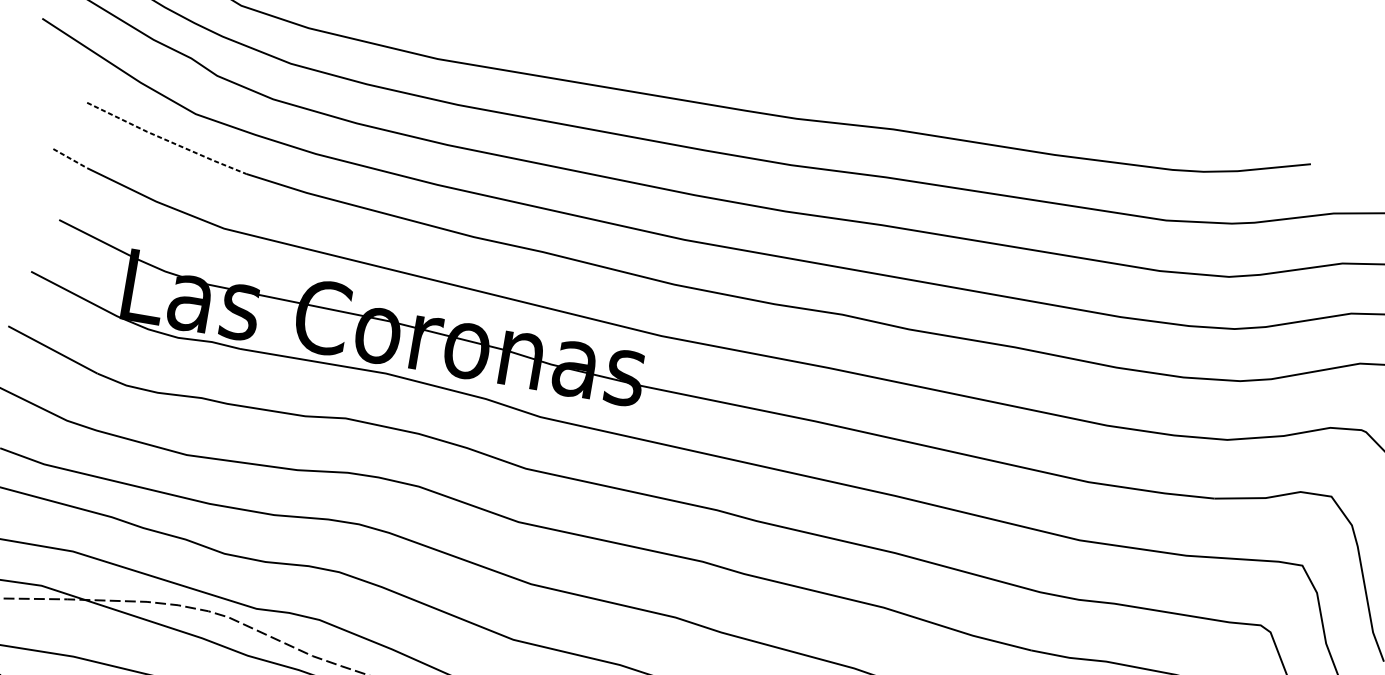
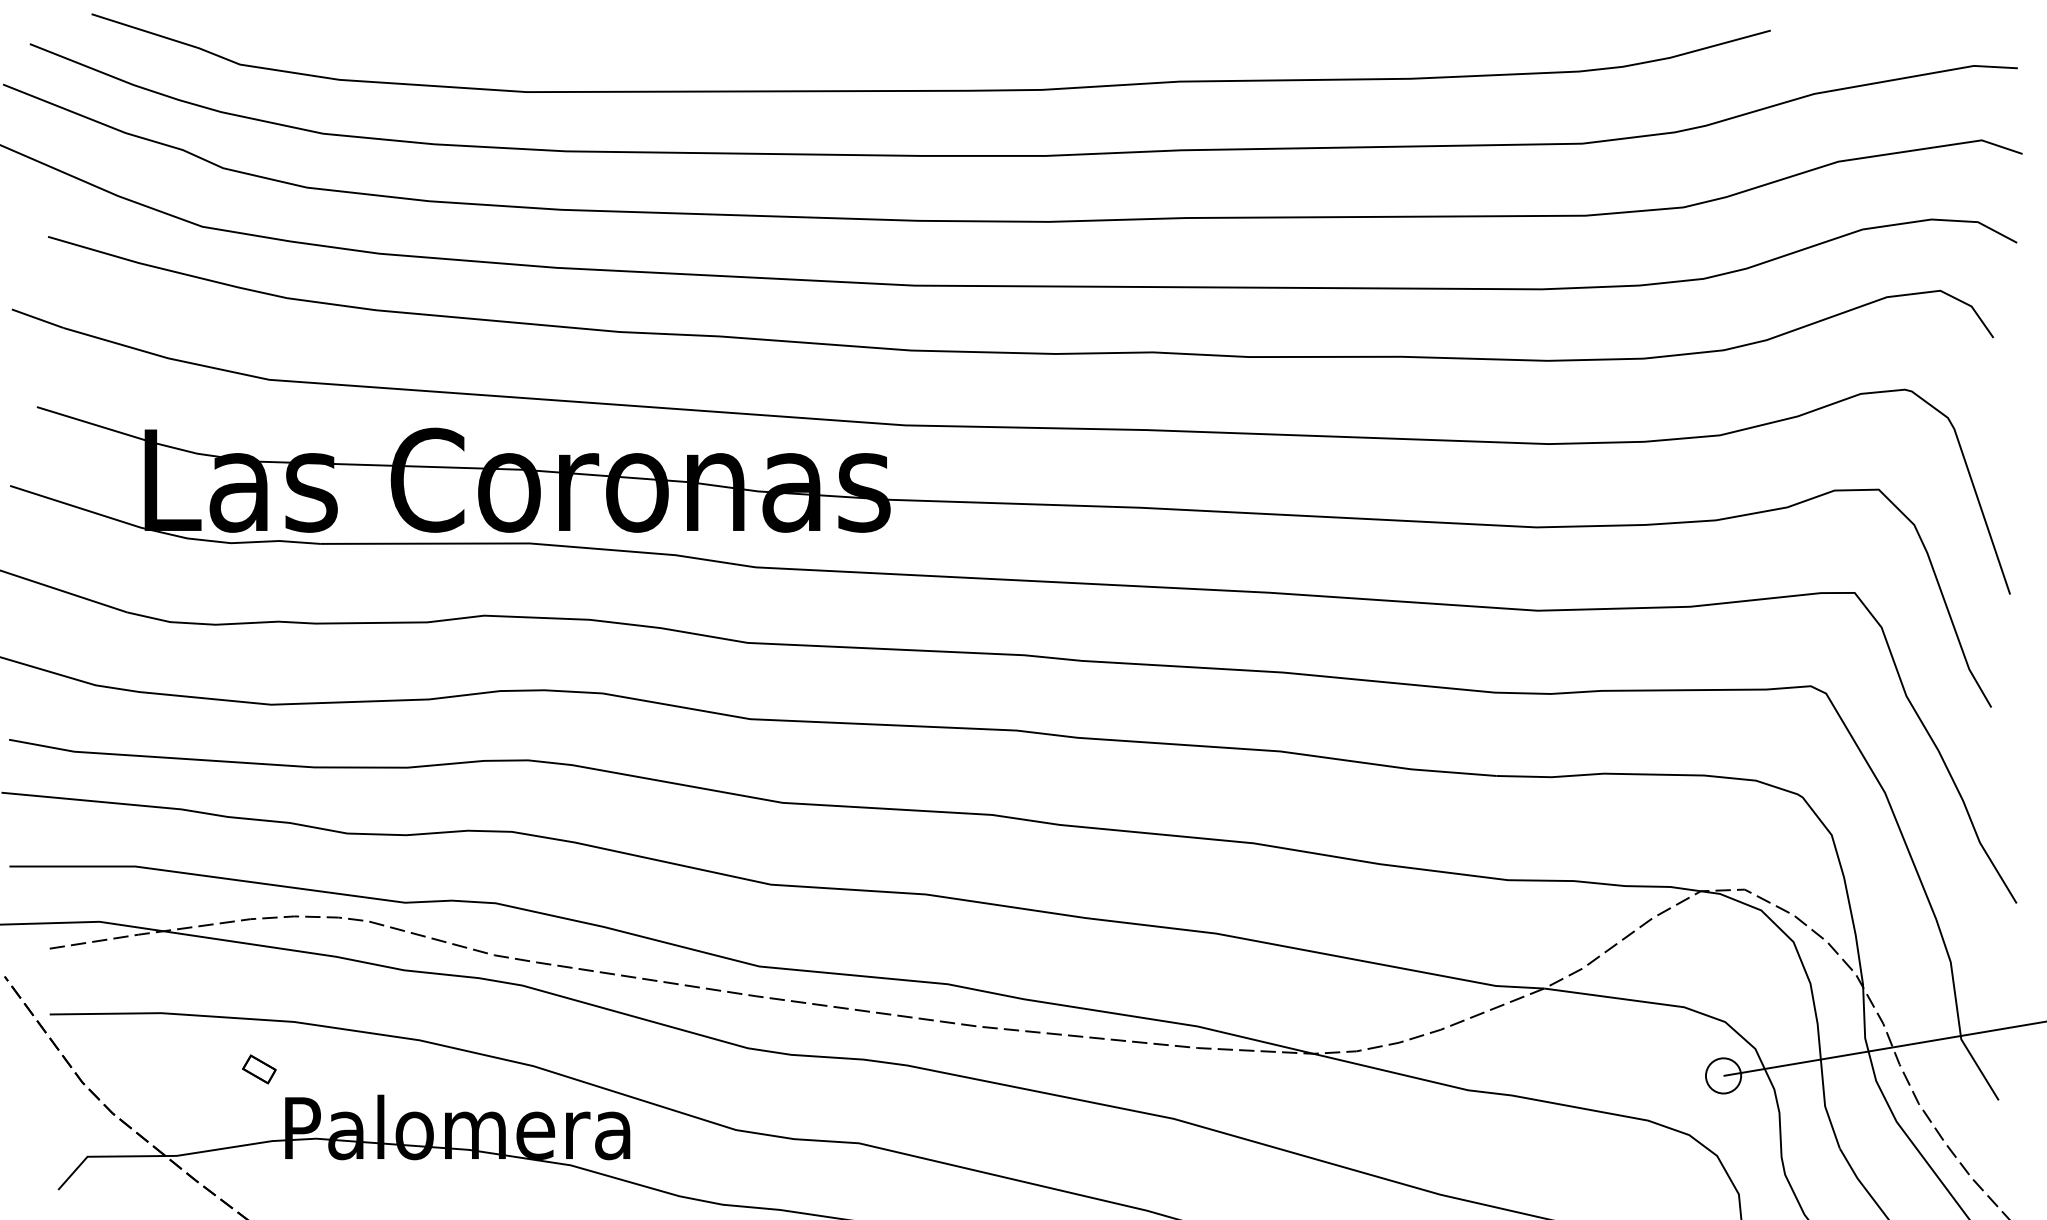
line: (166, 139) -> (167, 269), dashed -> solid
line: (70, 158) -> (37, 318), dashed -> solid

